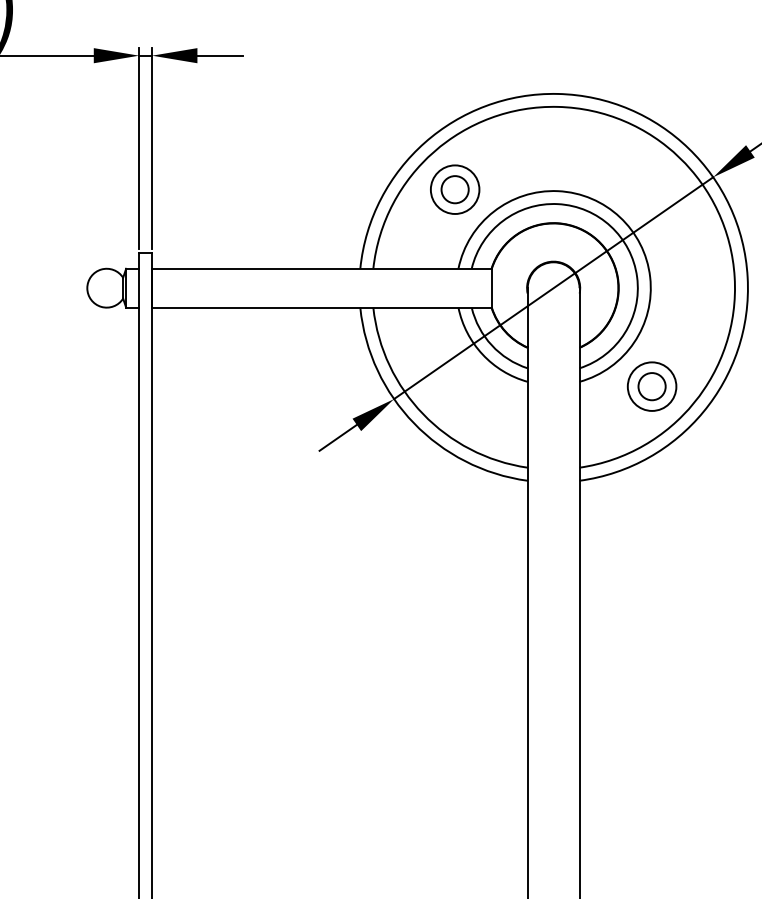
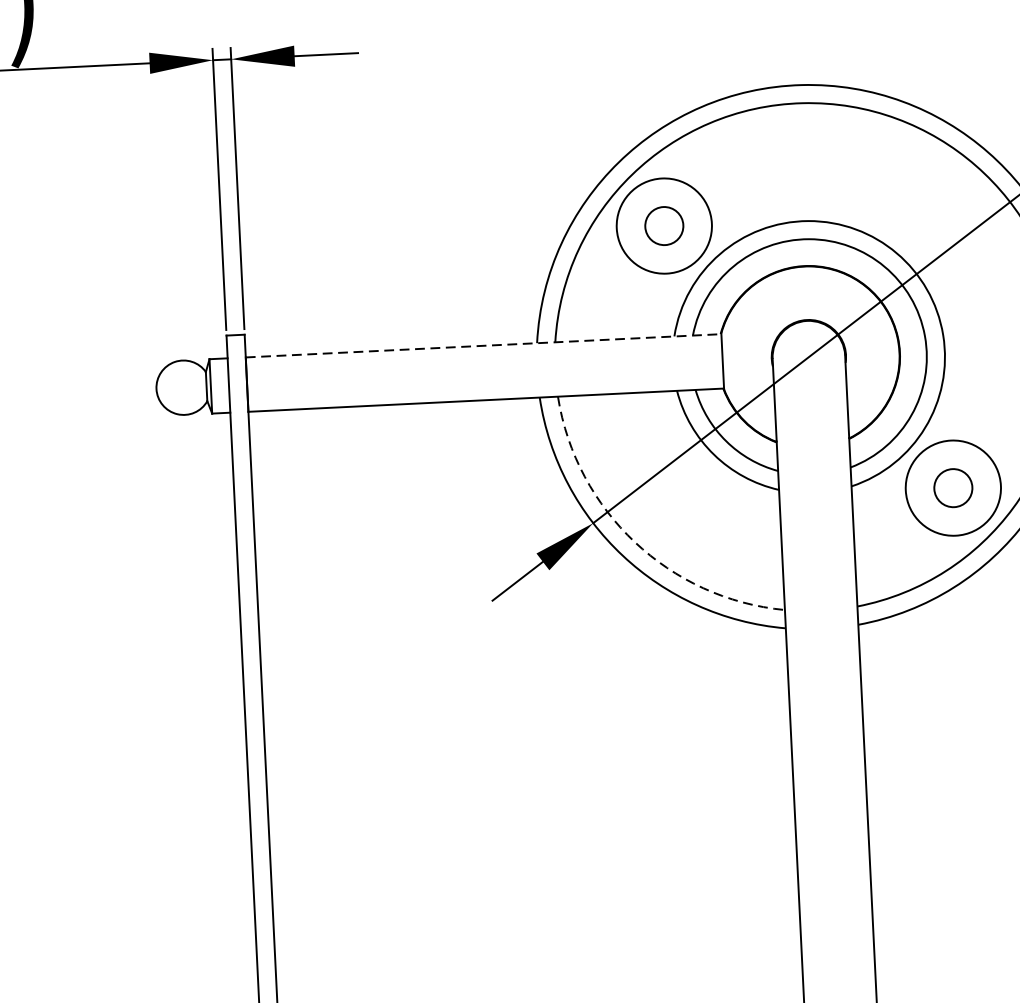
circle: (454, 189) -> (663, 225), size x1.4
line: (322, 268) -> (484, 345), solid -> dashed
circle: (651, 386) -> (952, 487), size x1.4
arc: (423, 414) -> (635, 542), solid -> dashed

